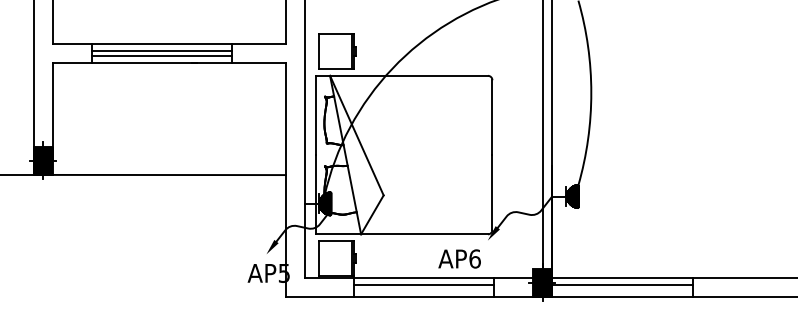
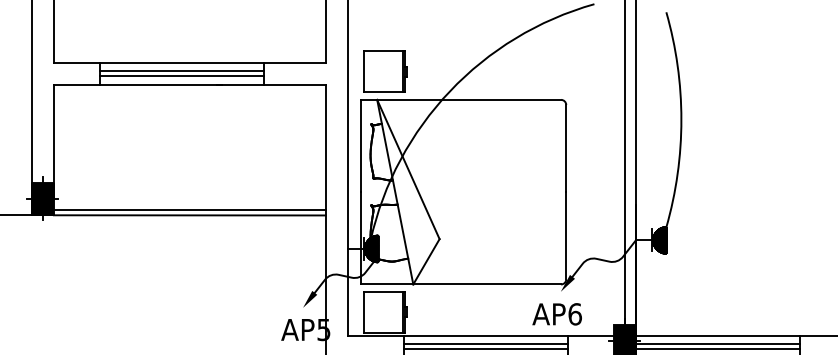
line: (168, 170) -> (189, 210), added
text: (459, 258) -> (557, 313), moved
line: (423, 289) -> (485, 348), added
line: (622, 289) -> (717, 348), added

